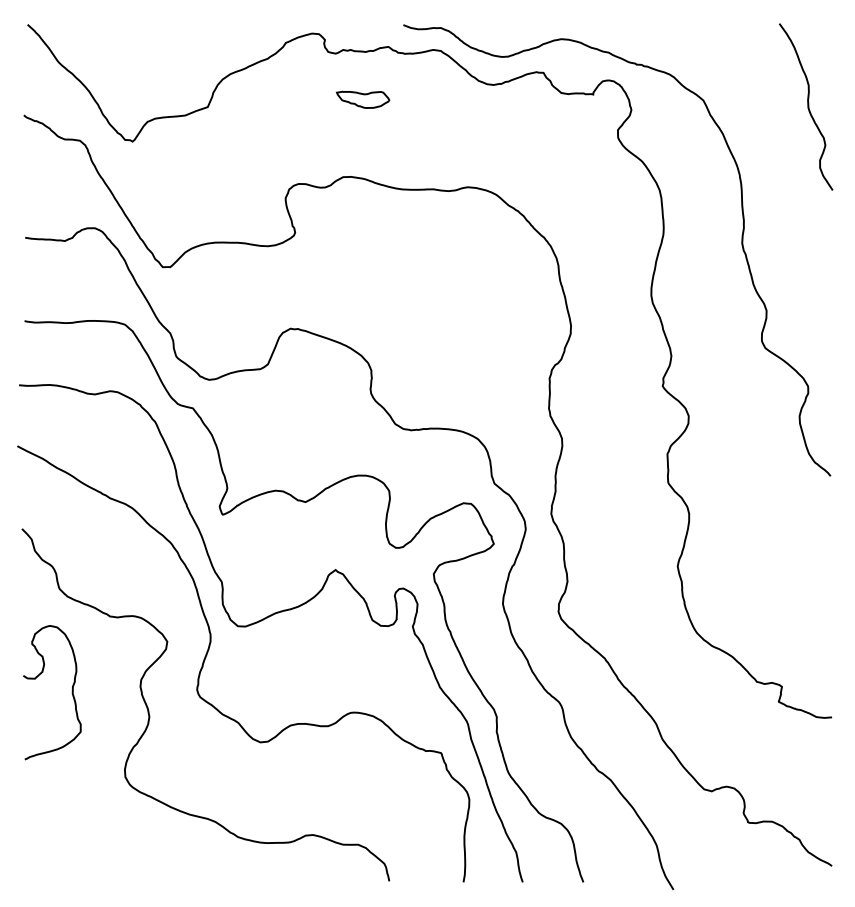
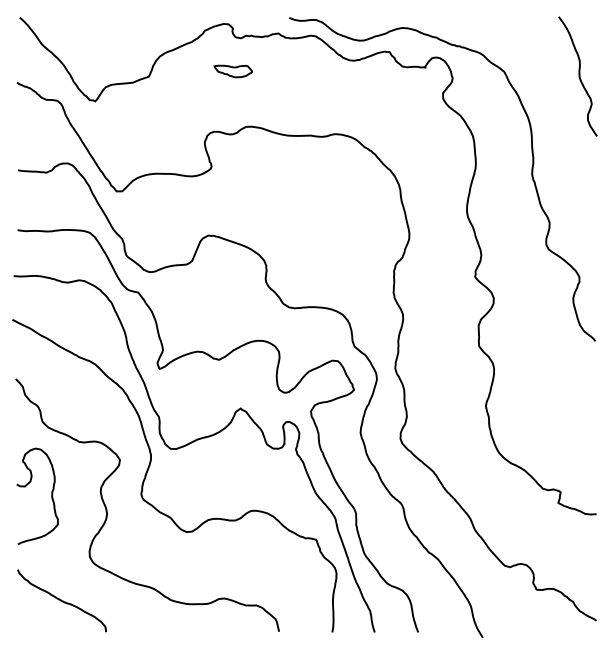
part: (361, 99) -> (232, 71), moved
curve: (85, 837) -> (61, 600), added

